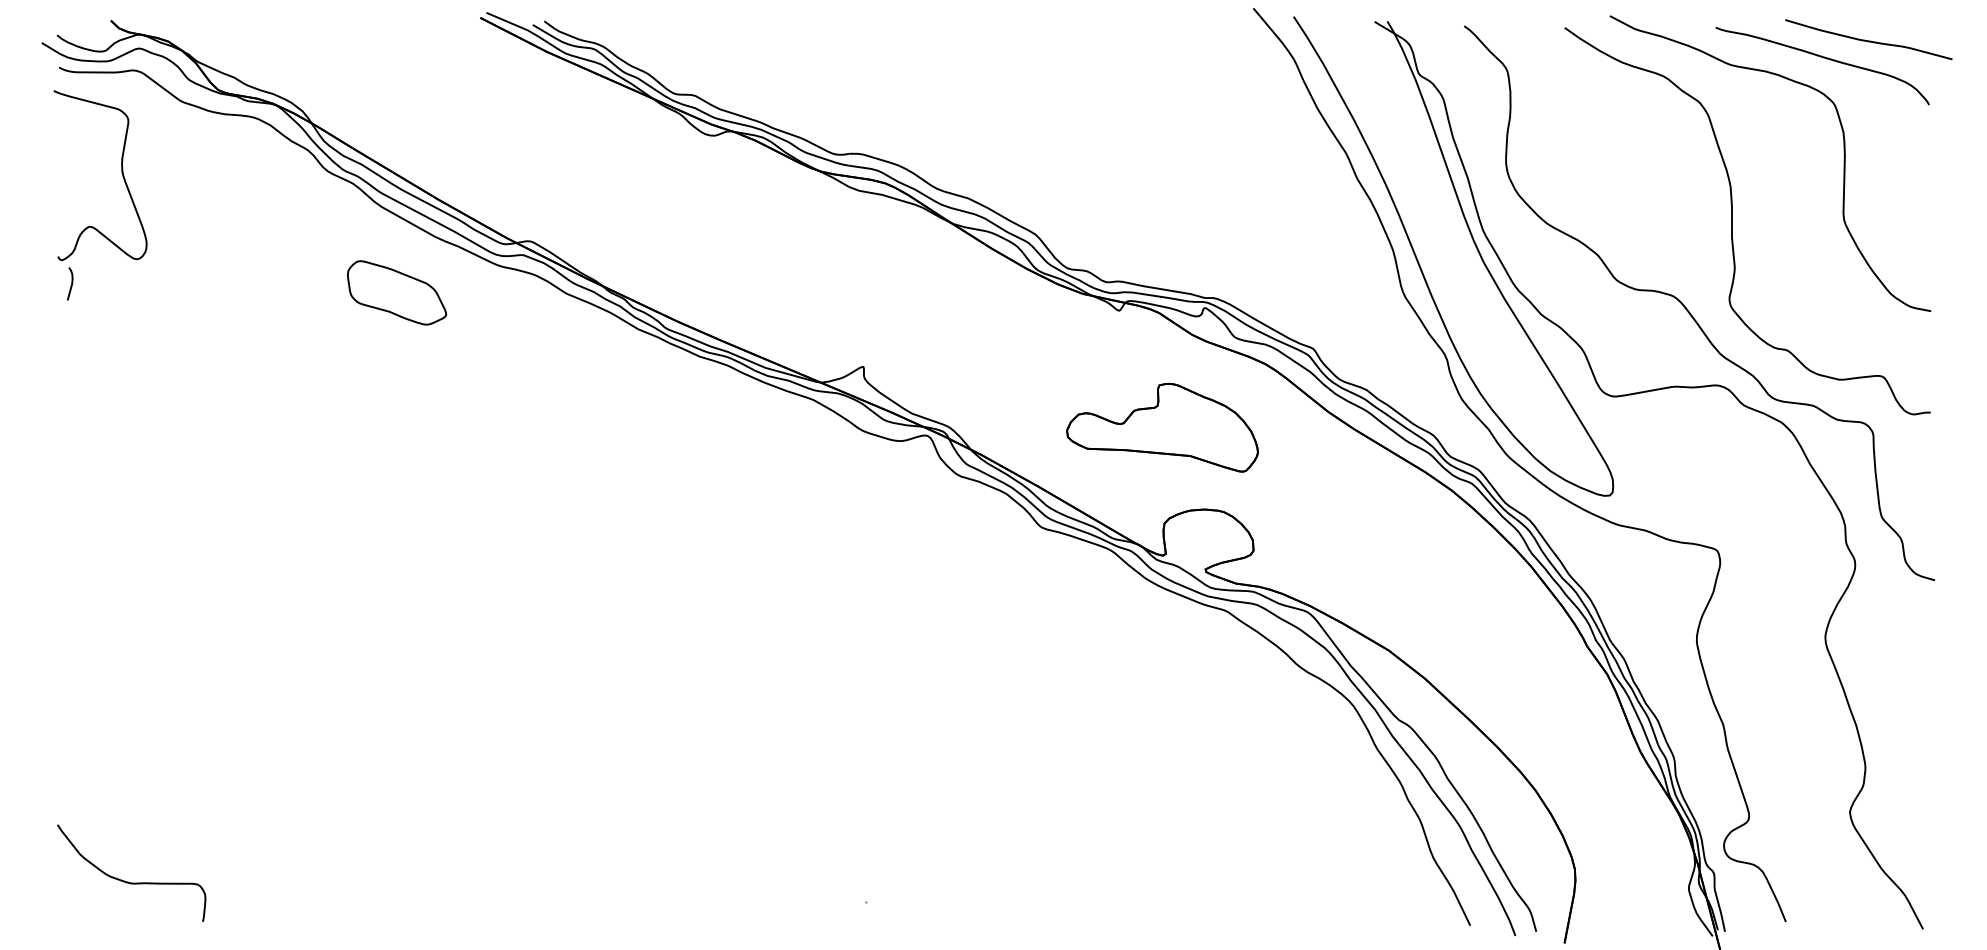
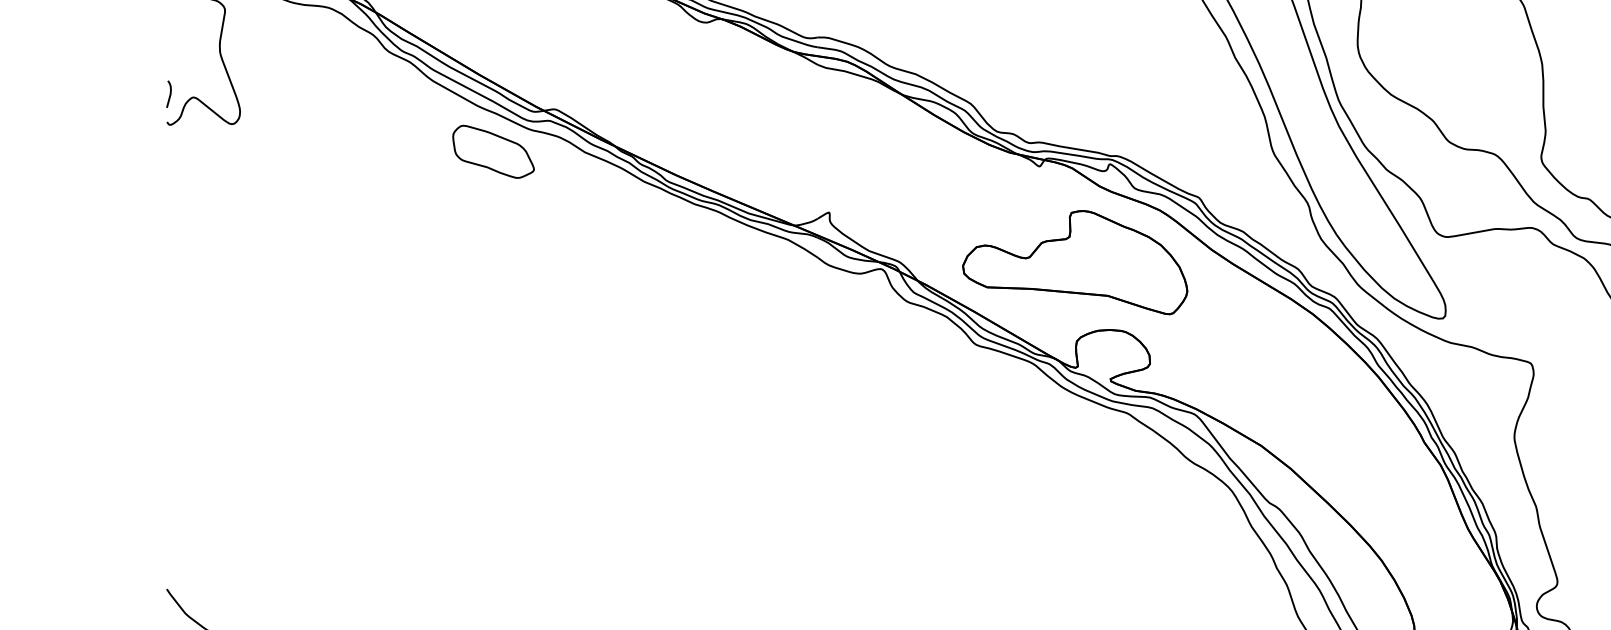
curve: (71, 283) -> (170, 93), moved
part: (397, 292) -> (493, 151), moved
part: (1162, 427) -> (1075, 262), size x1.43

